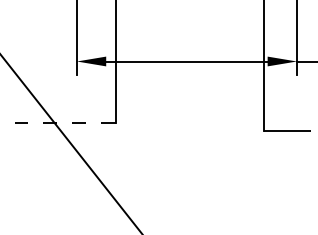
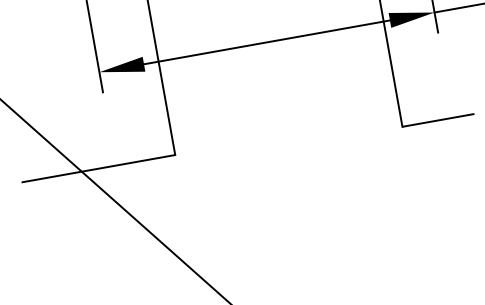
line: (64, 122) -> (97, 168), dashed -> solid

